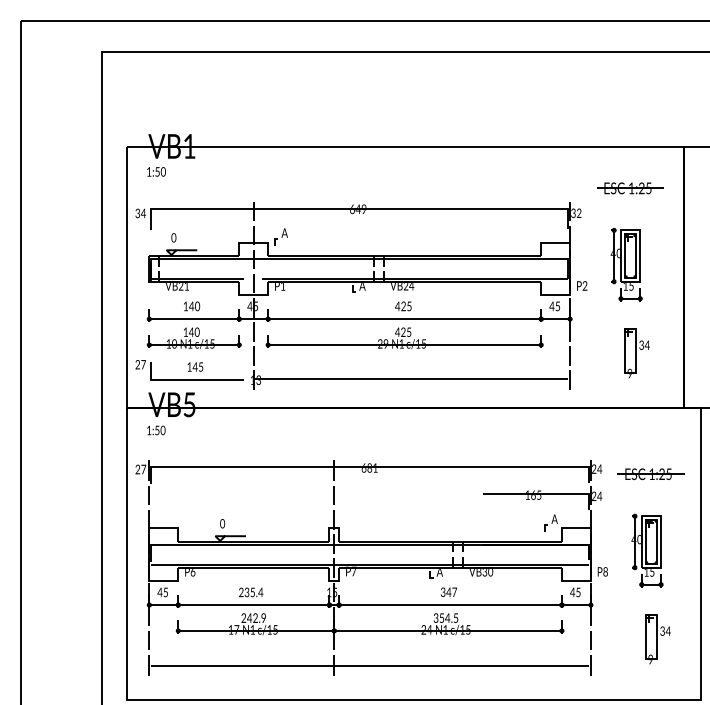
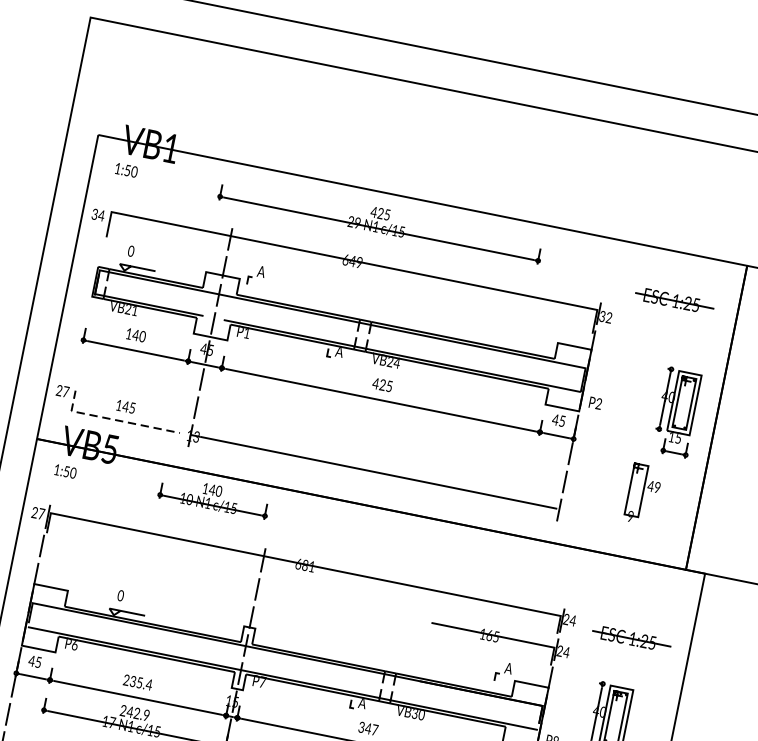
part: (626, 264) -> (677, 411), moved
part: (193, 337) -> (213, 496), moved
part: (404, 338) -> (380, 221), moved
text: (644, 344) -> (654, 486), 34 -> 49
line: (188, 379) -> (114, 419), solid -> dashed

